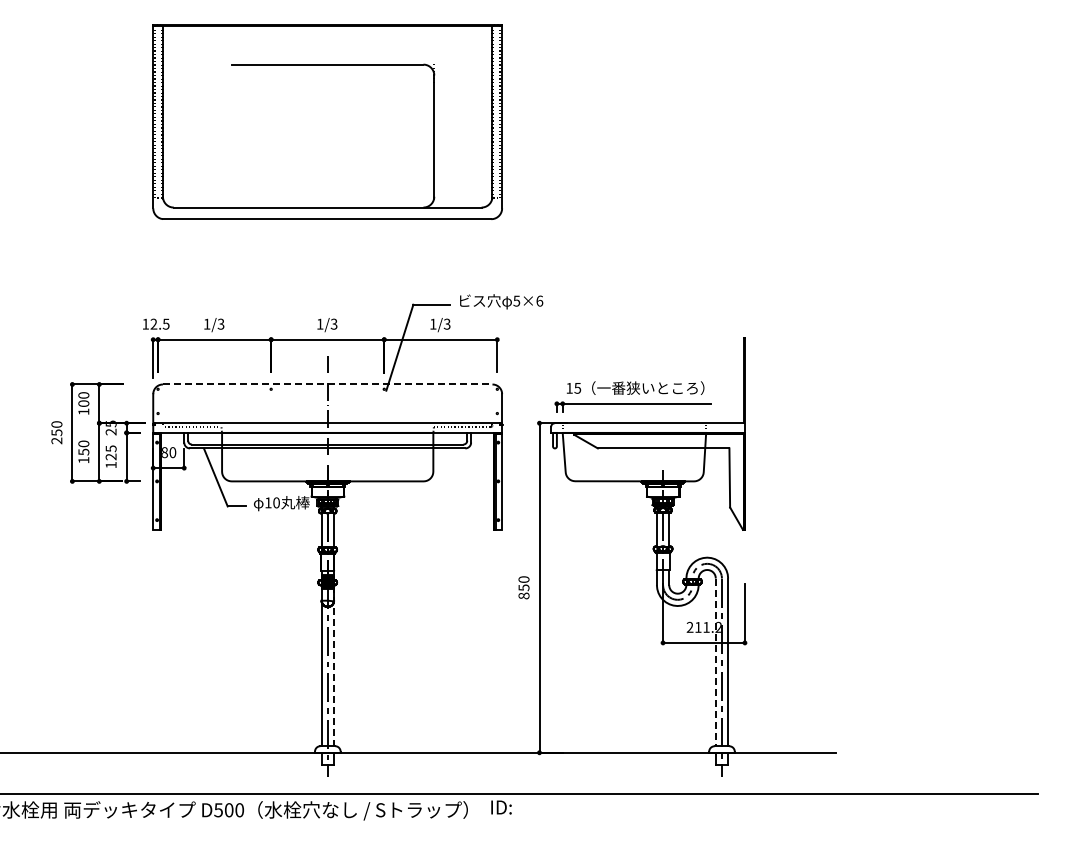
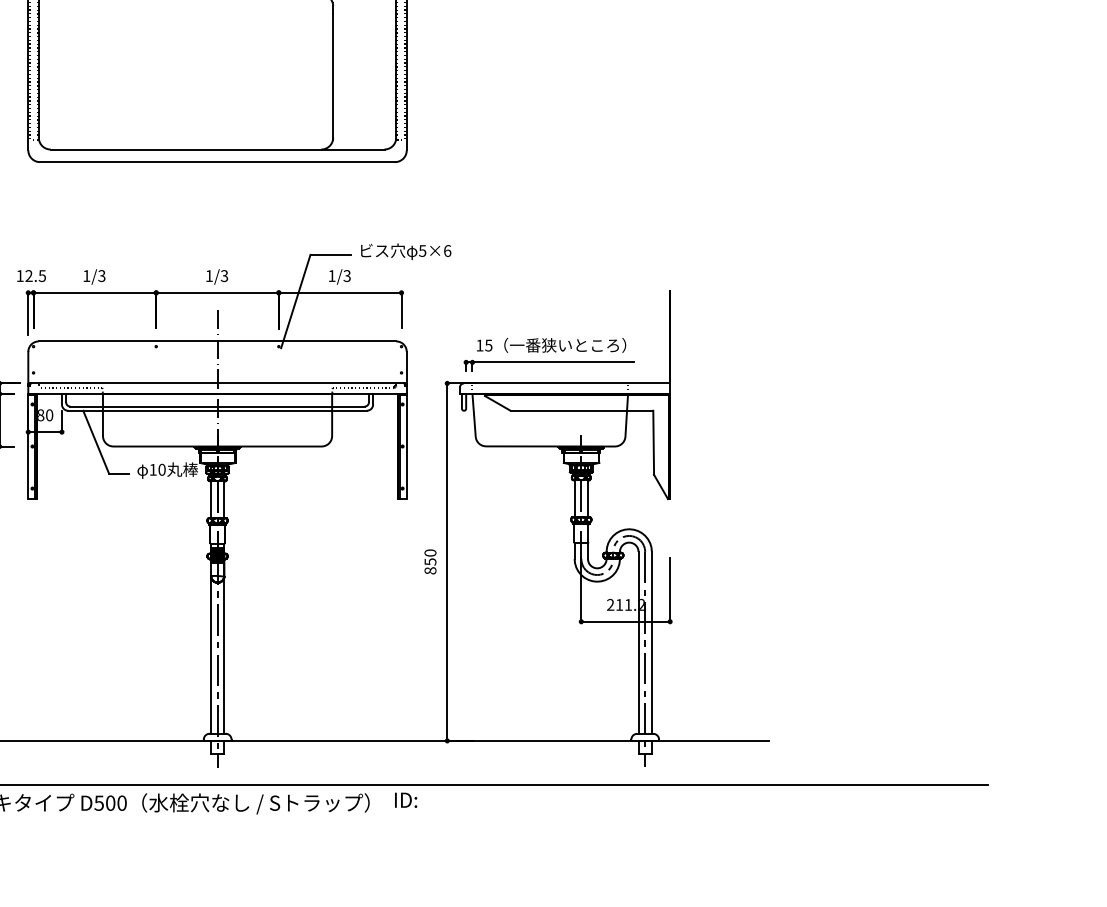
line: (327, 384) -> (217, 341), dashed -> solid
line: (715, 662) -> (638, 642), dashed -> solid
line: (333, 666) -> (223, 647), dashed -> solid

